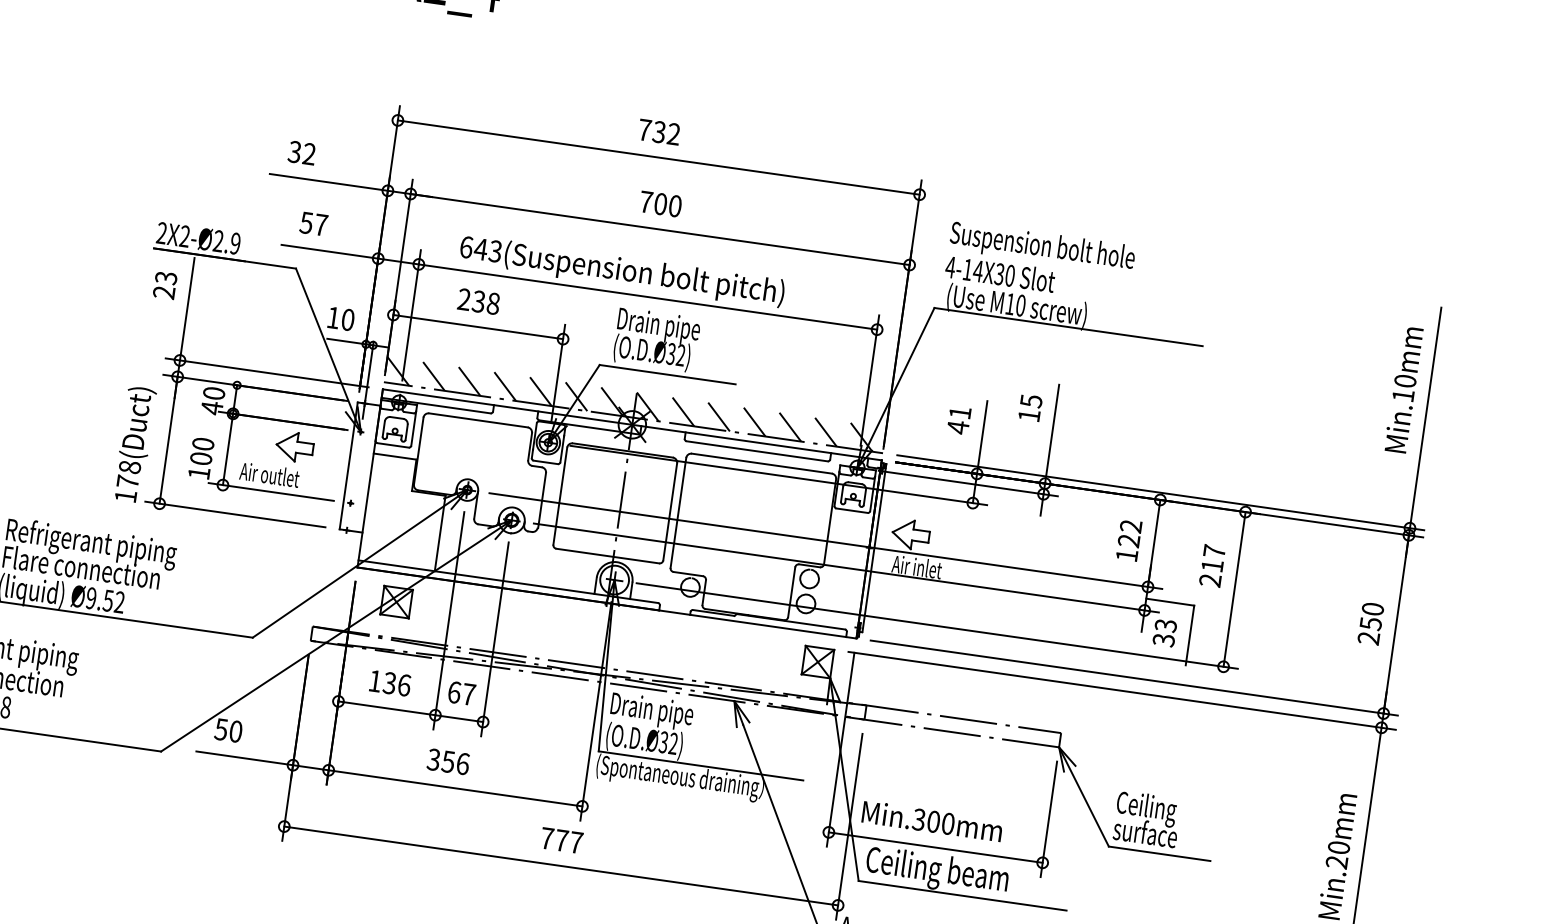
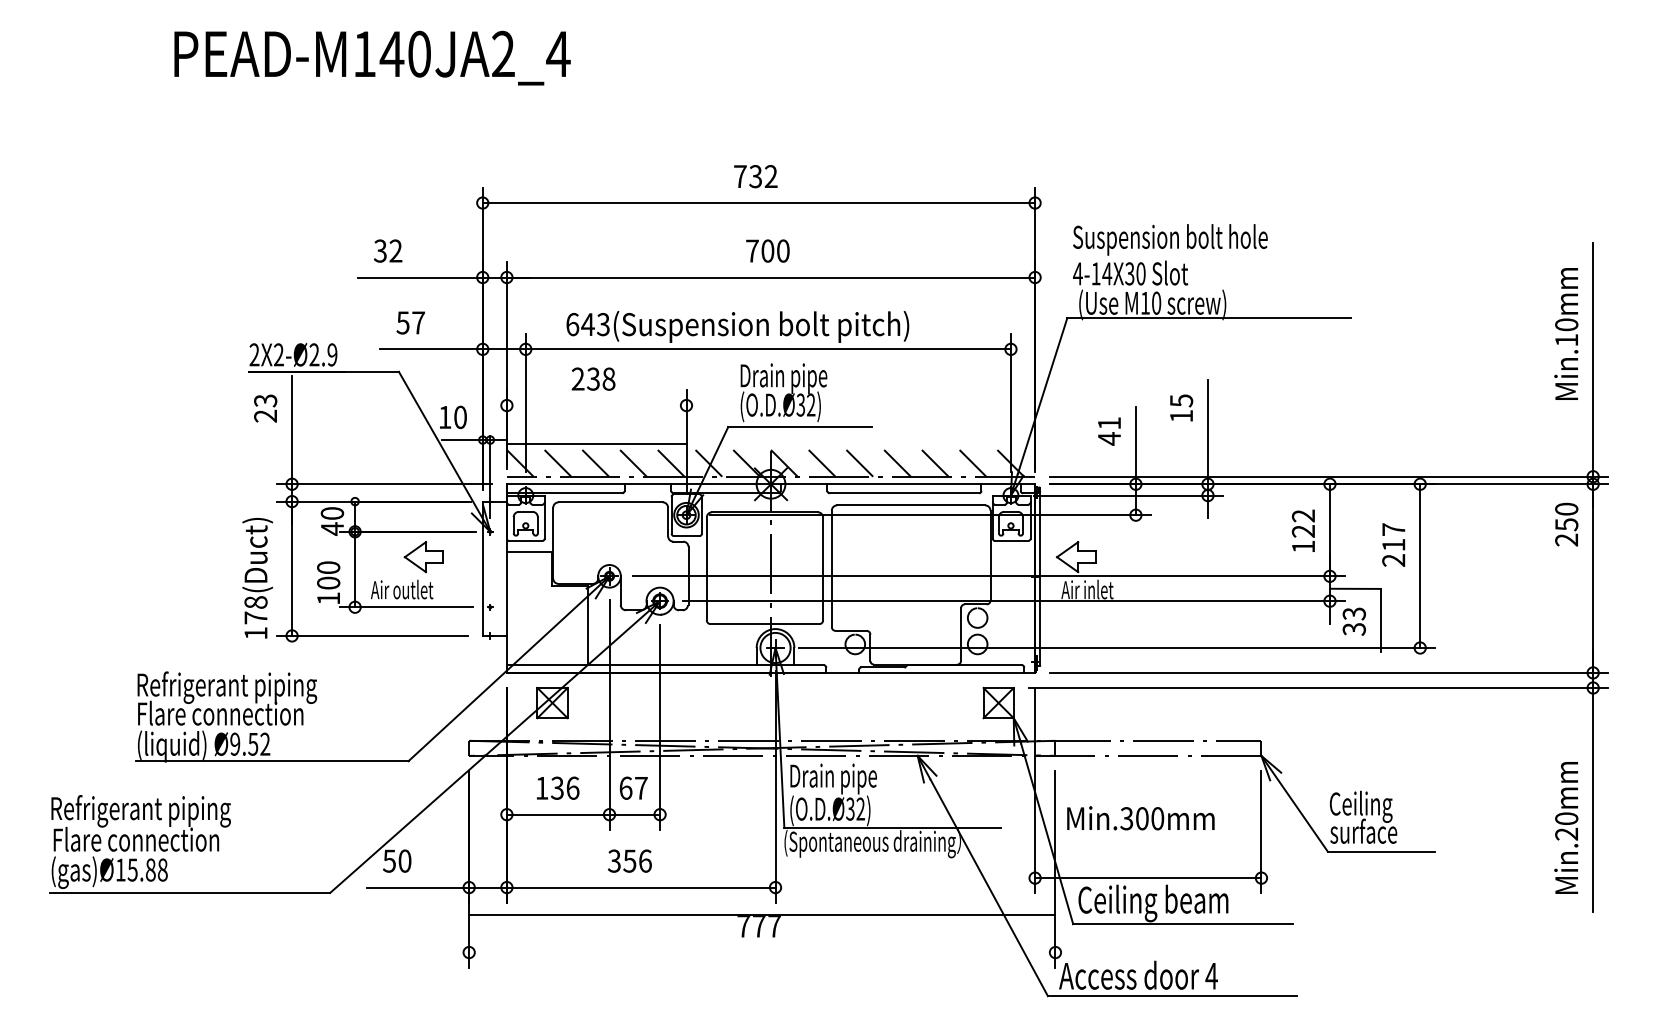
line: (478, 326) -> (596, 443), moved
text: (1370, 623) -> (1566, 524), moved
text: (932, 821) -> (1140, 818), moved
line: (561, 865) -> (762, 914), moved

